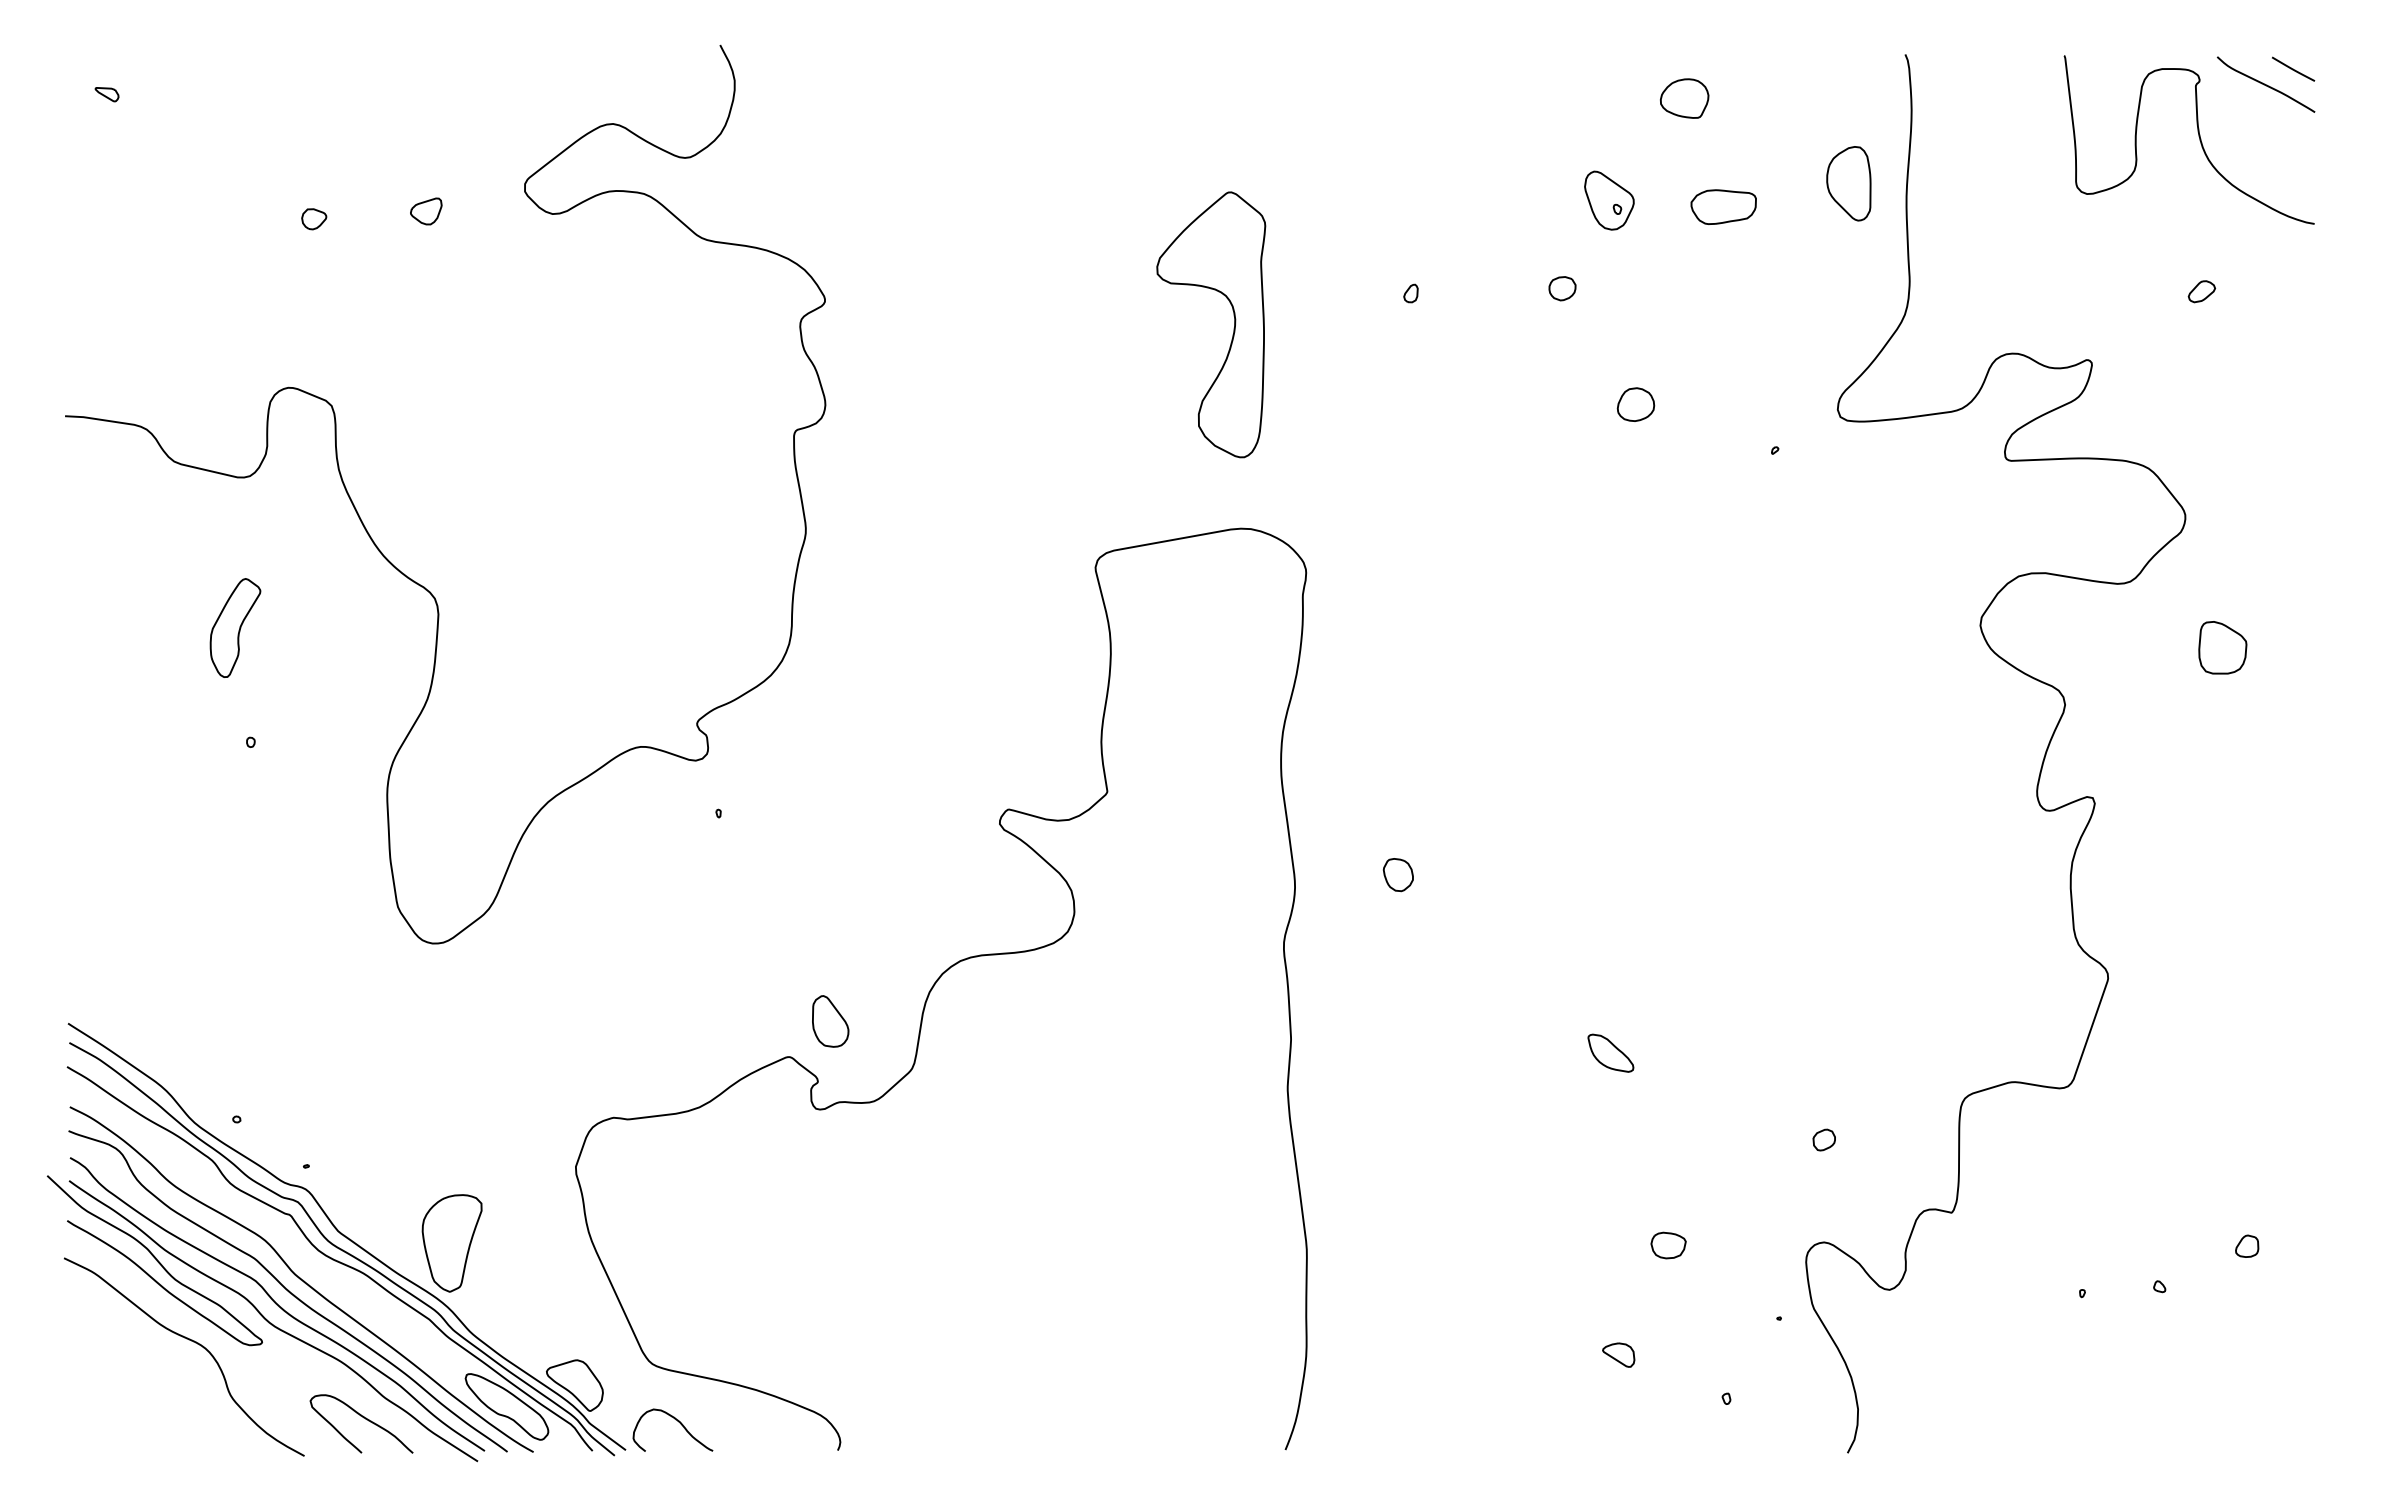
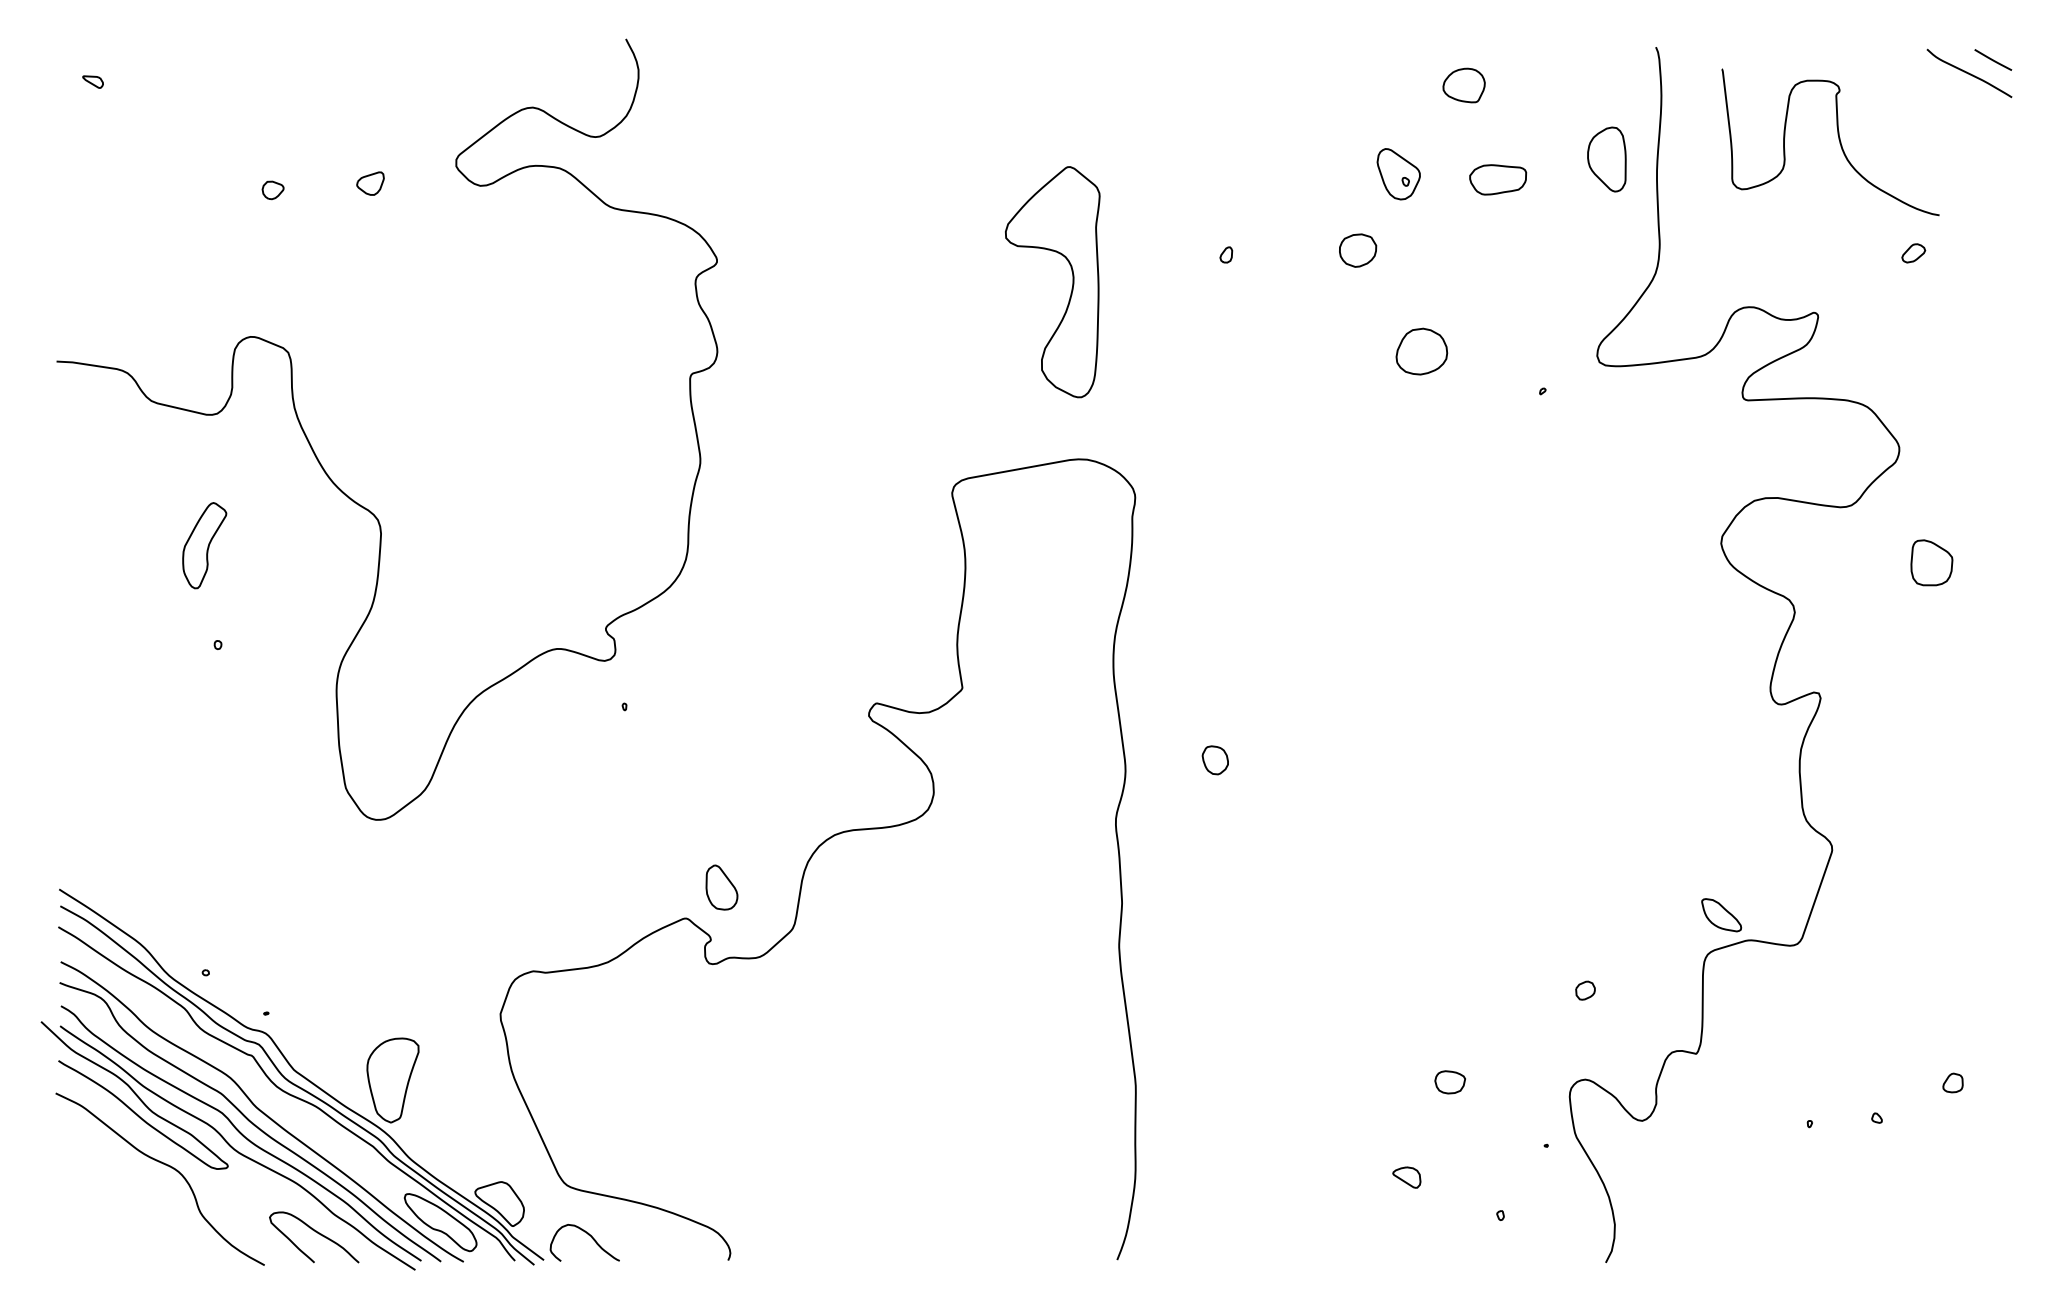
curve: (2198, 136) -> (1838, 139), moved
part: (1562, 288) -> (1358, 250), size x1.6
part: (1635, 404) -> (1421, 351), size x1.6
part: (1610, 1052) -> (1721, 914), moved

